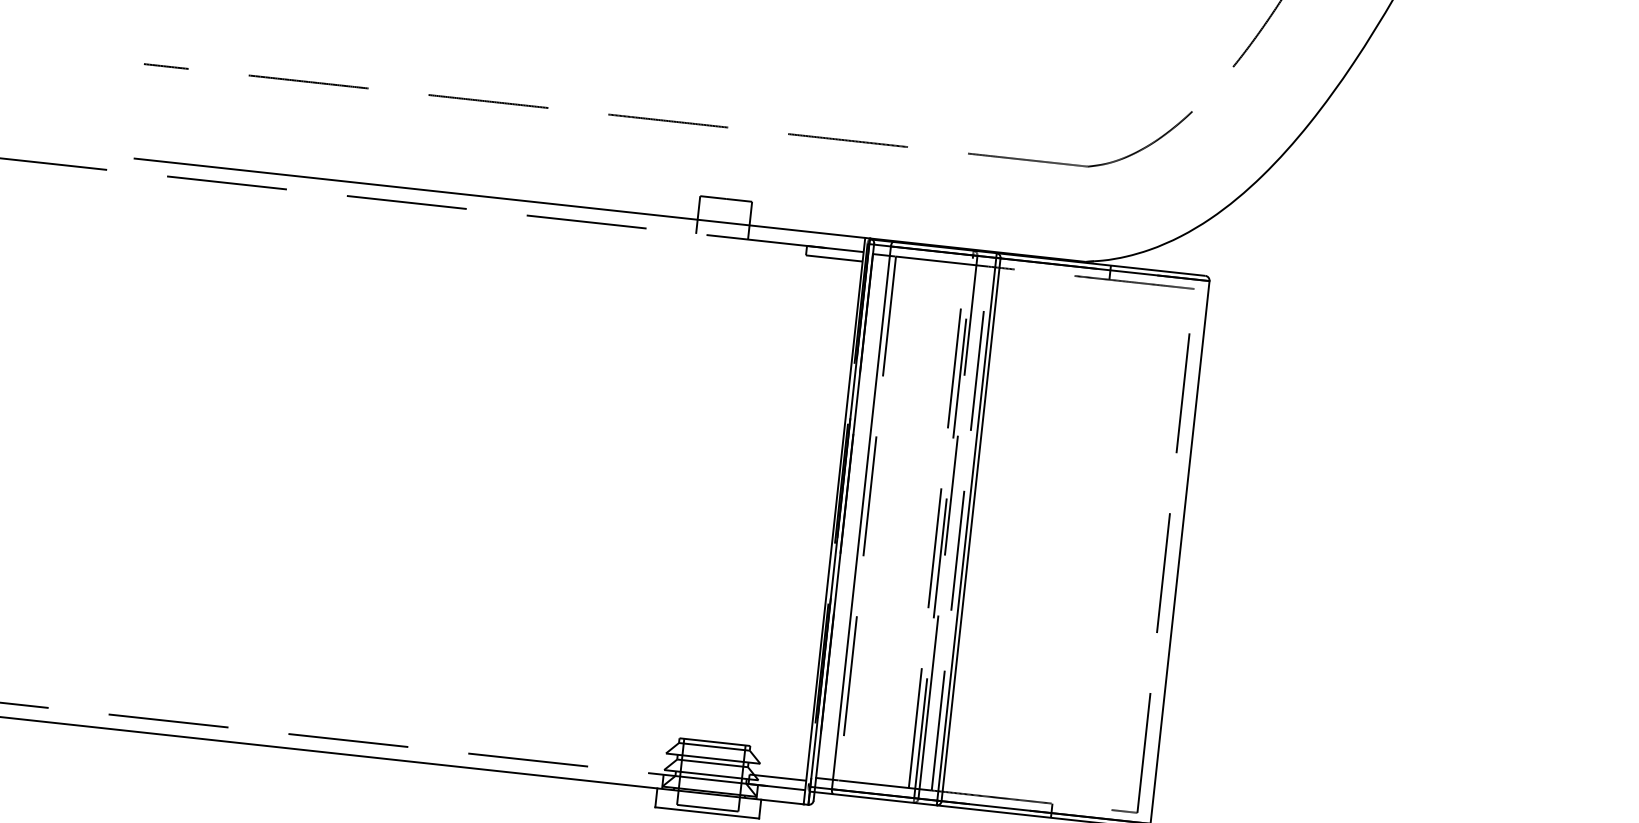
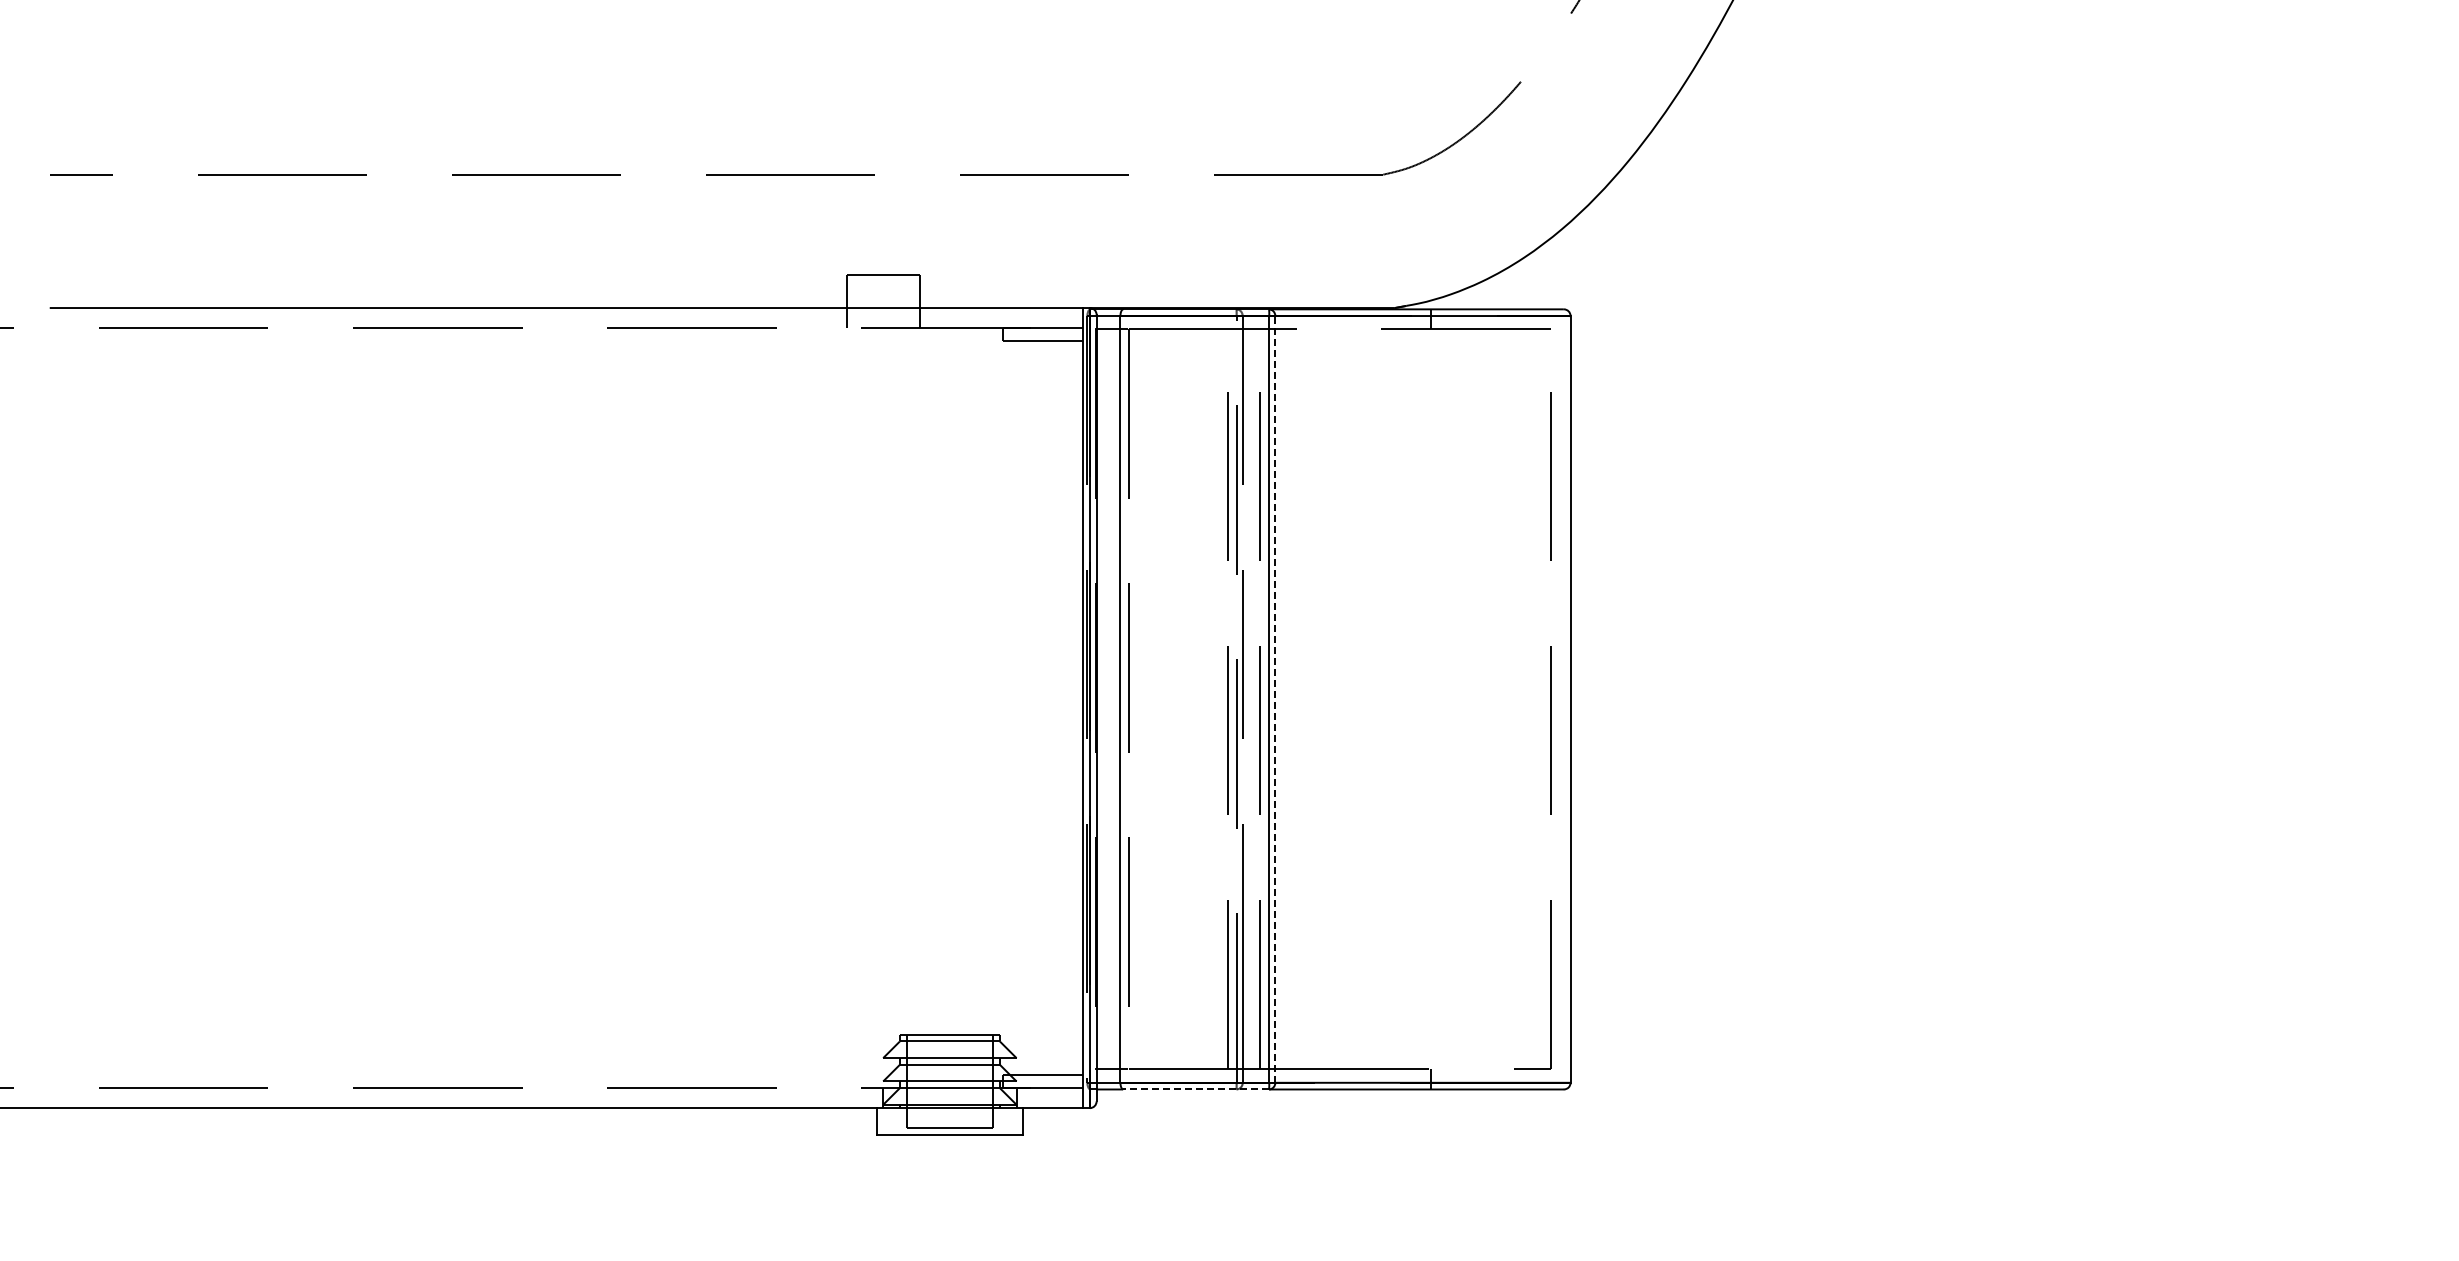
line: (971, 529) -> (1275, 698), solid -> dashed
line: (885, 799) -> (1196, 1089), solid -> dashed

